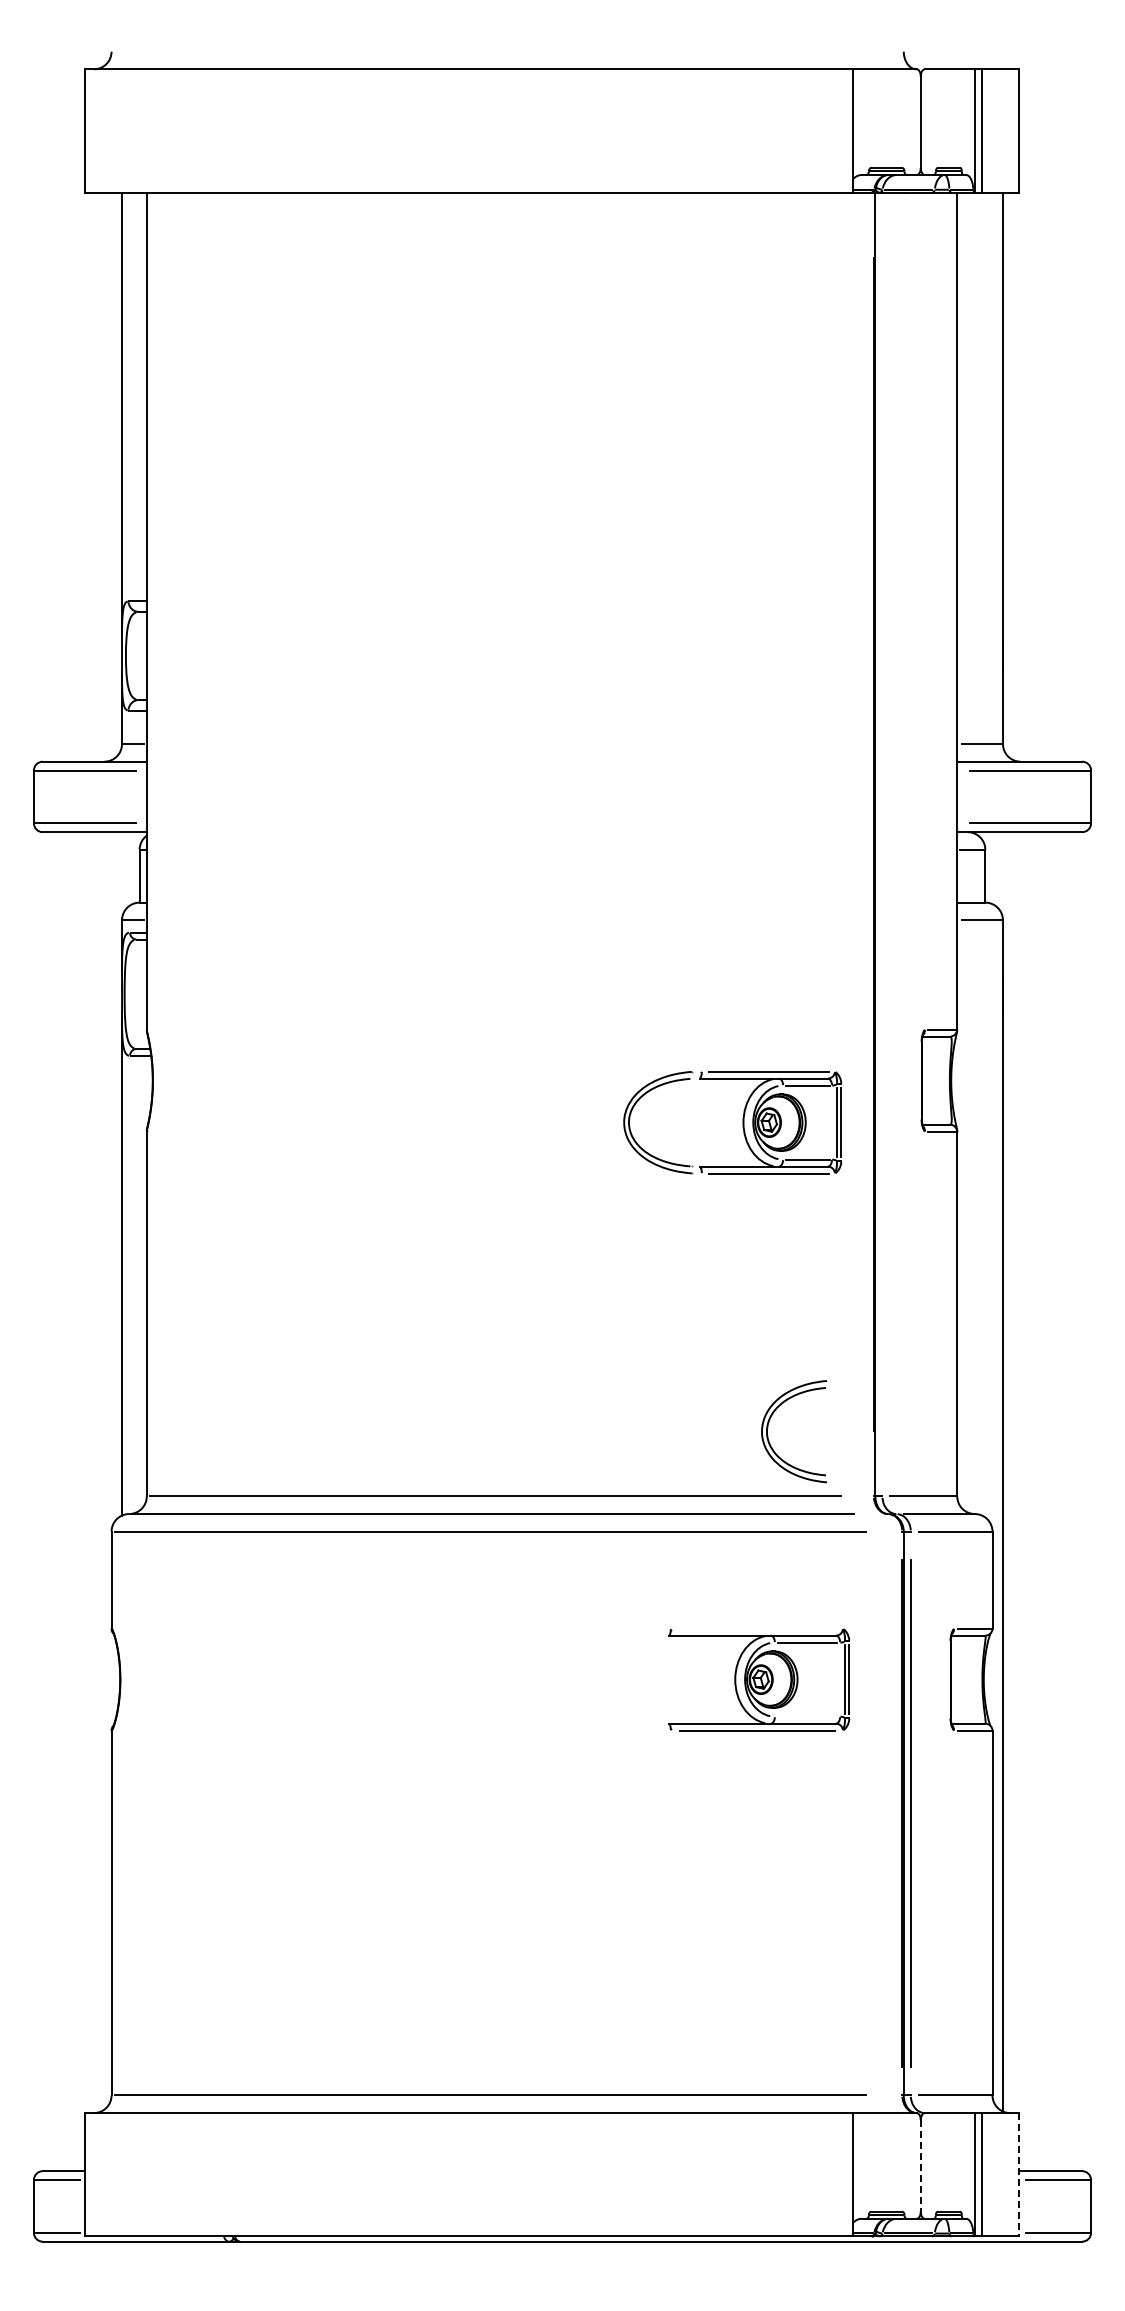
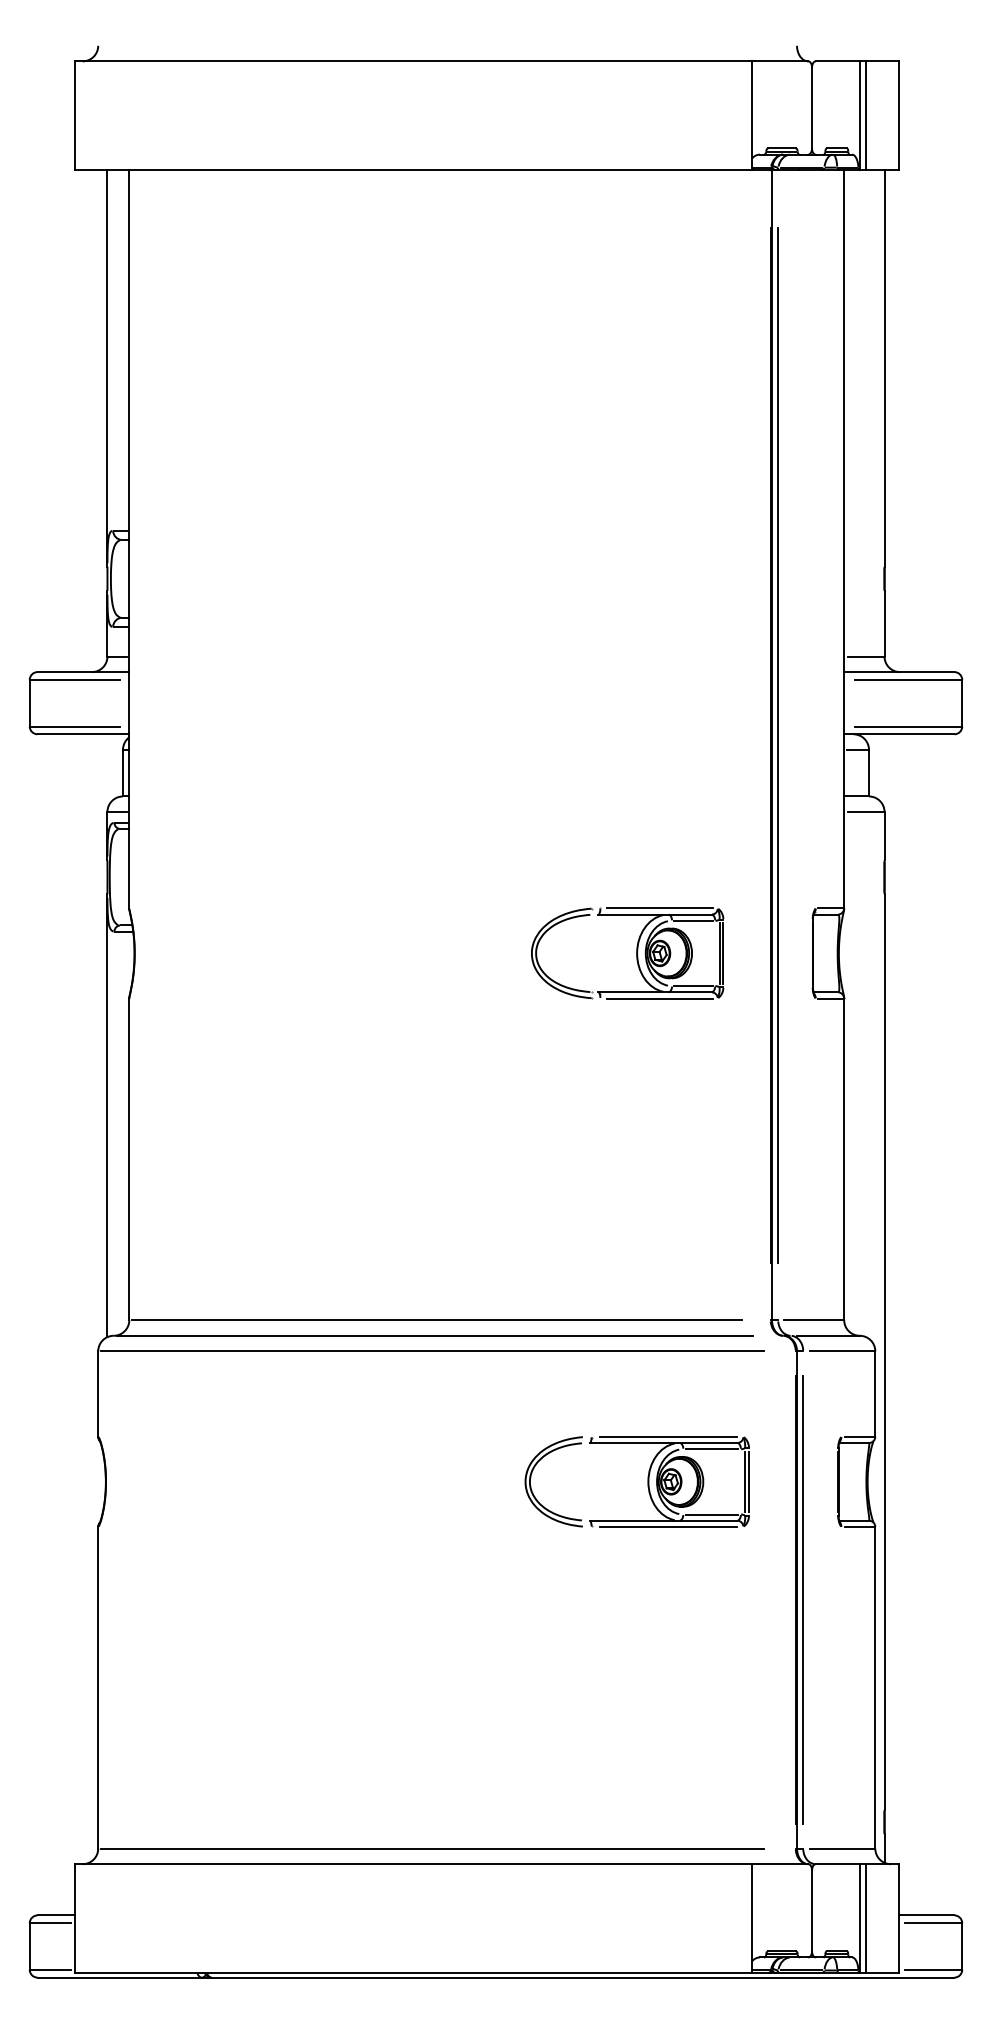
line: (882, 844) -> (778, 745), added
part: (742, 1122) -> (636, 953), moved
part: (768, 1428) -> (531, 1479), moved
line: (757, 1628) -> (668, 1436), added
line: (807, 1716) -> (712, 1514), added
line: (920, 2165) -> (811, 1910), dashed -> solid
line: (1018, 2174) -> (898, 1918), dashed -> solid

